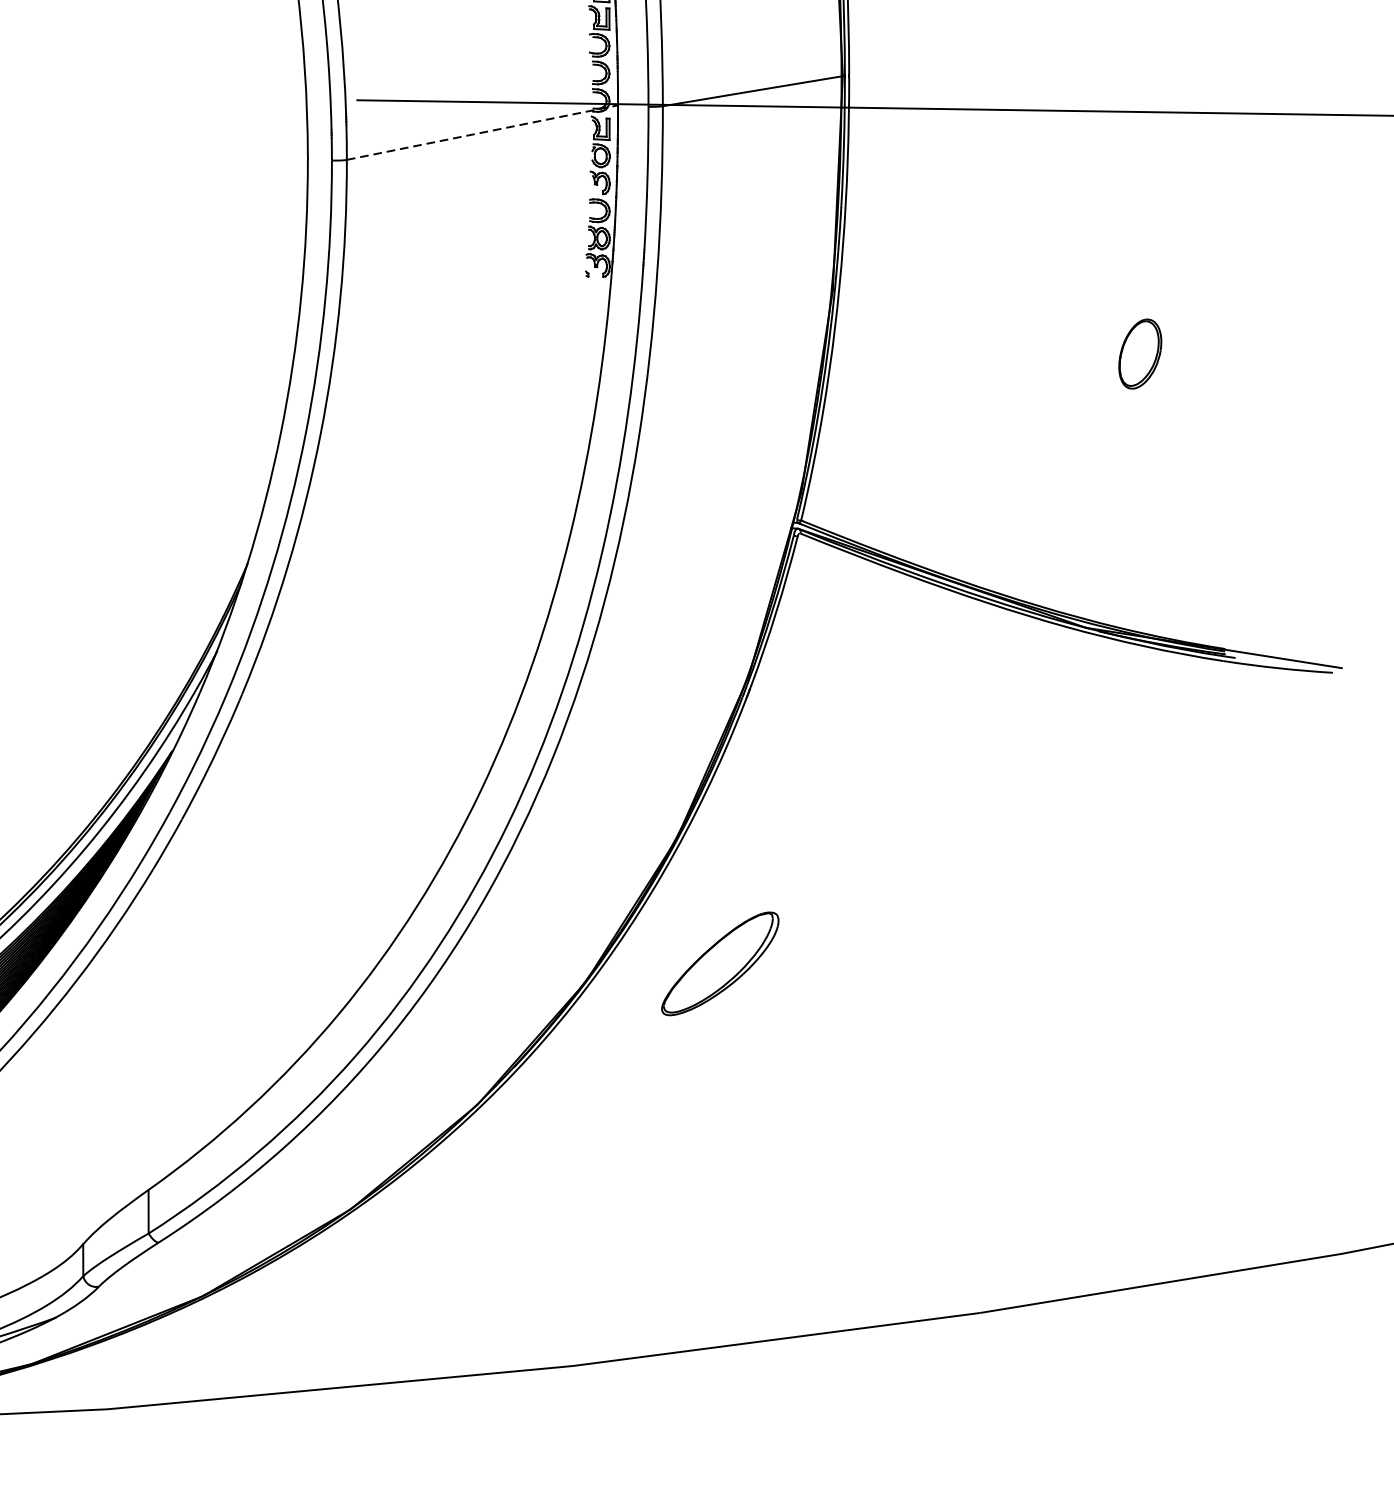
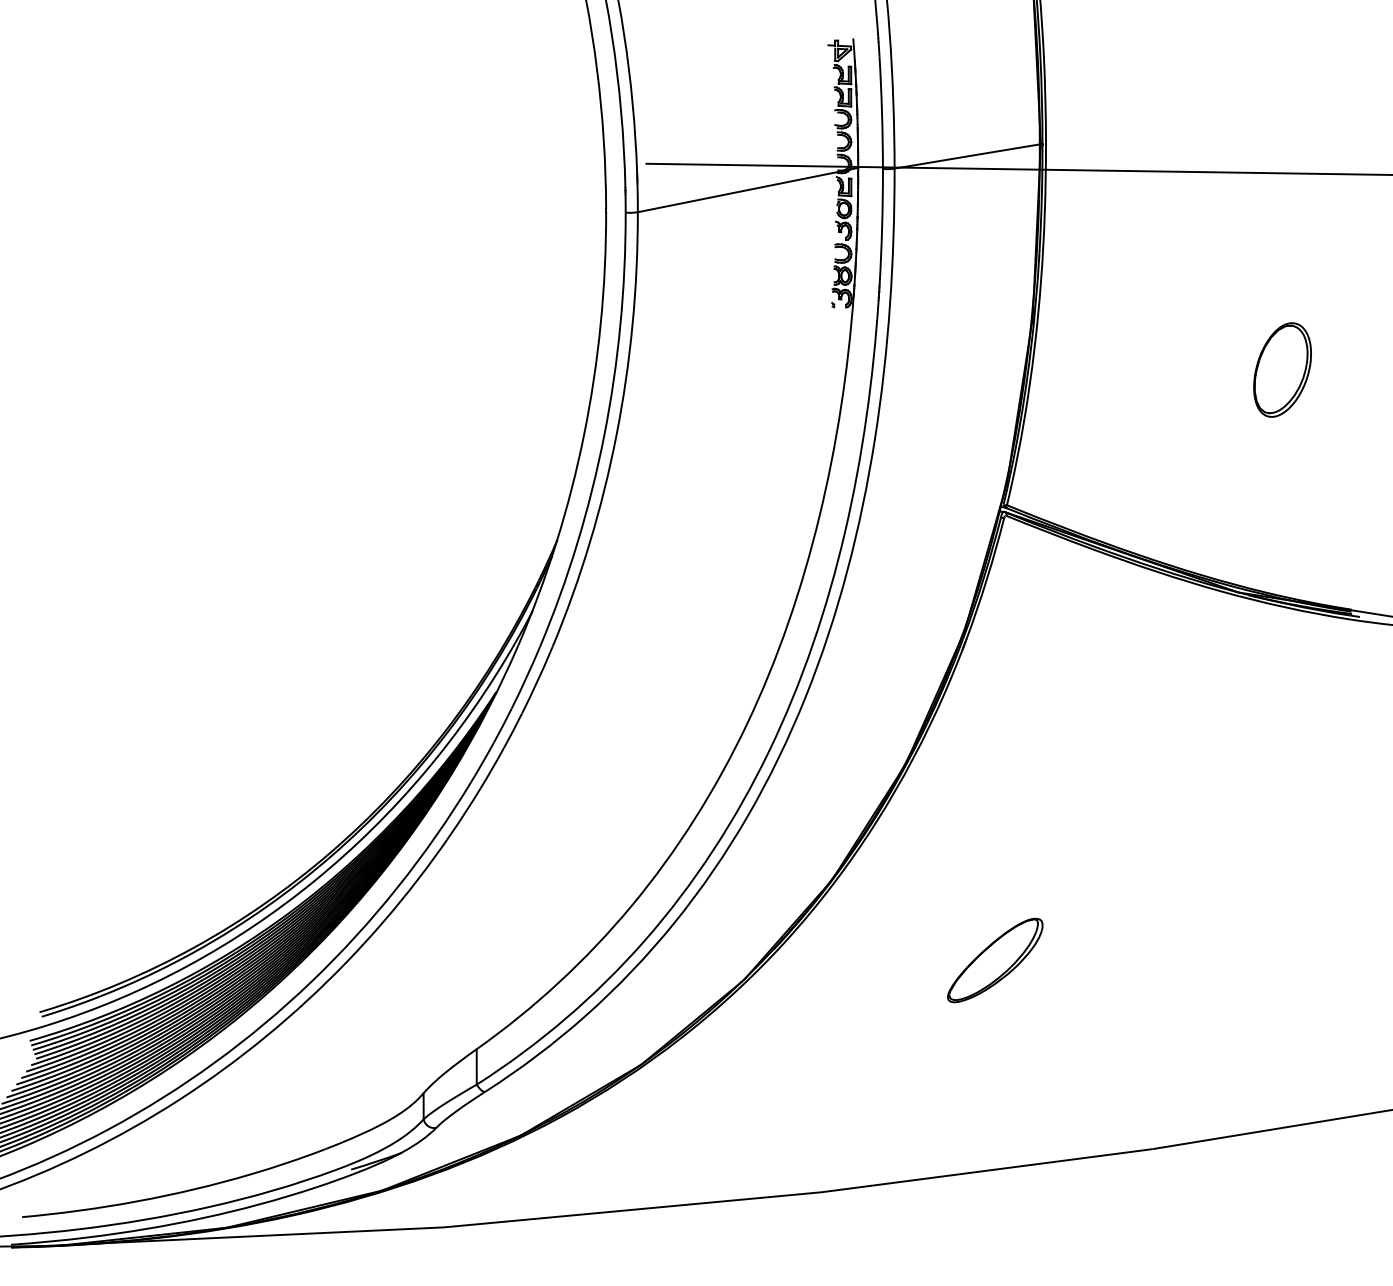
line: (483, 131) -> (748, 189), dashed -> solid
part: (1140, 353) -> (1282, 369), size x1.67
part: (720, 963) -> (995, 960), moved

